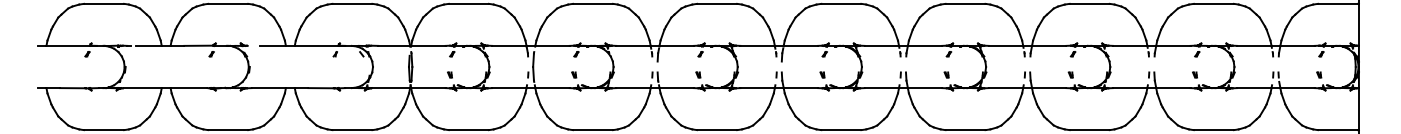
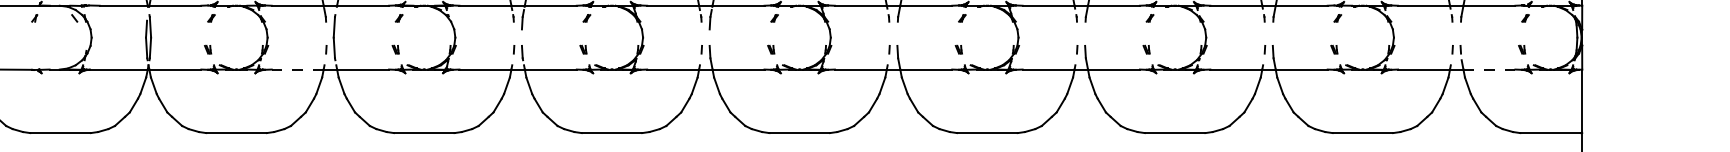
line: (508, 88) -> (296, 70), solid -> dashed
line: (1298, 88) -> (1490, 70), solid -> dashed

